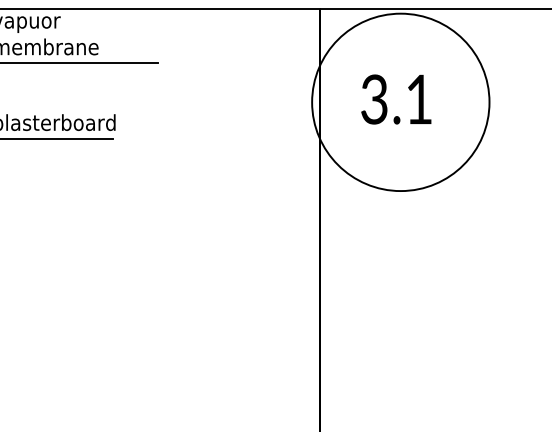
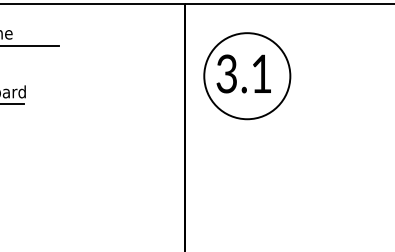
circle: (400, 101) -> (247, 75), size x0.62

